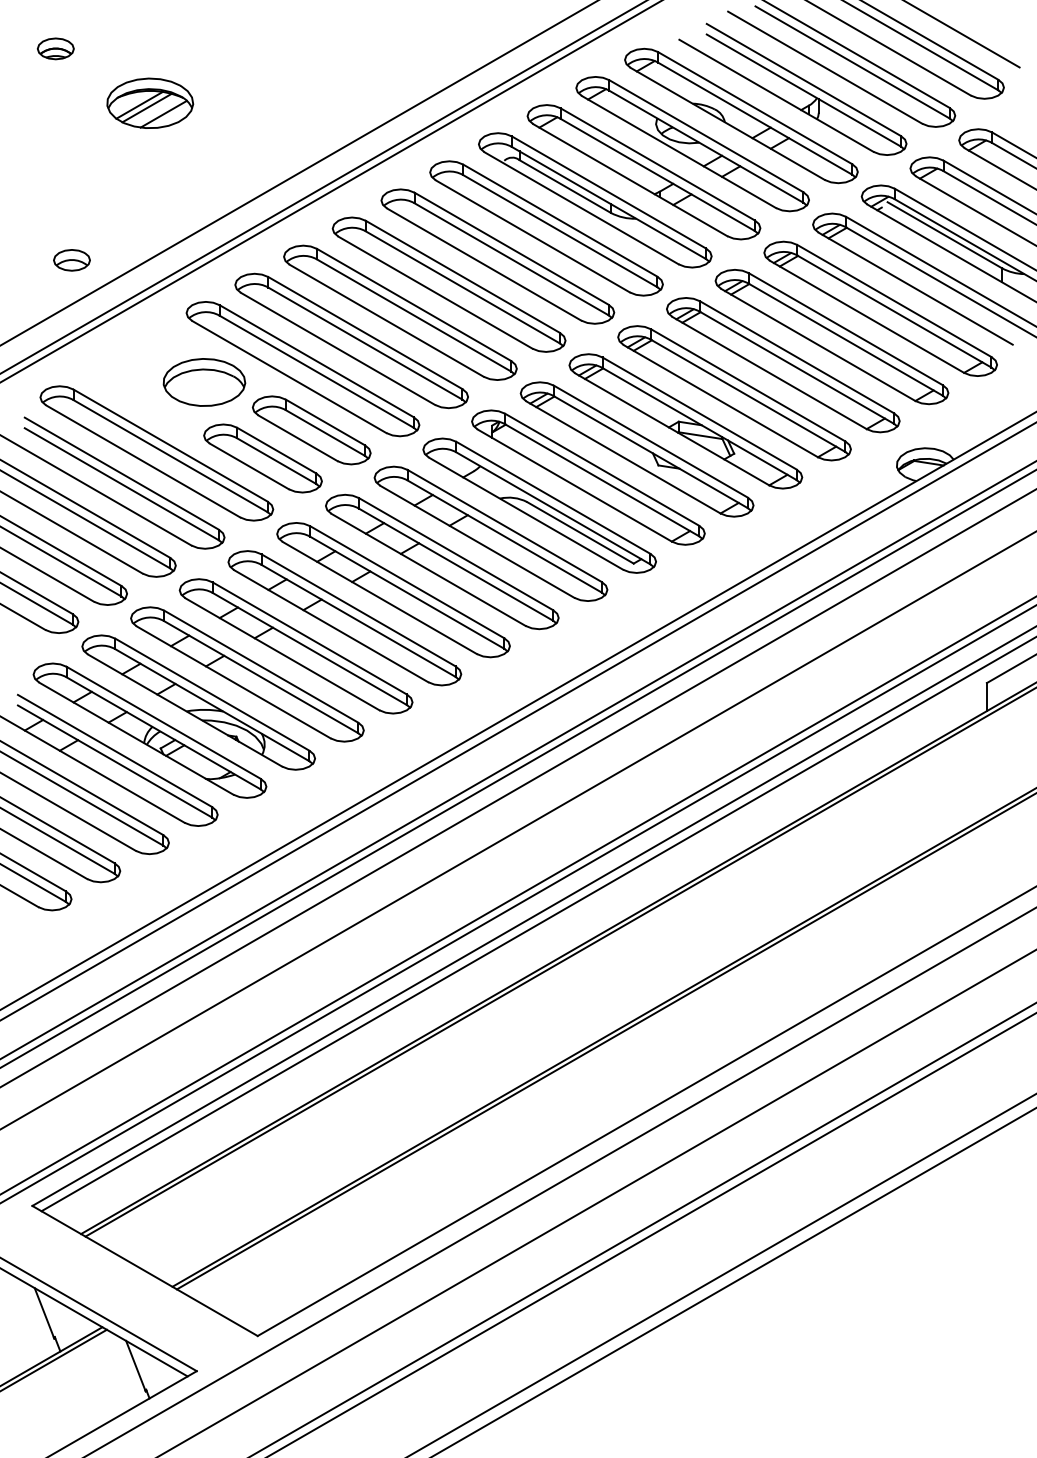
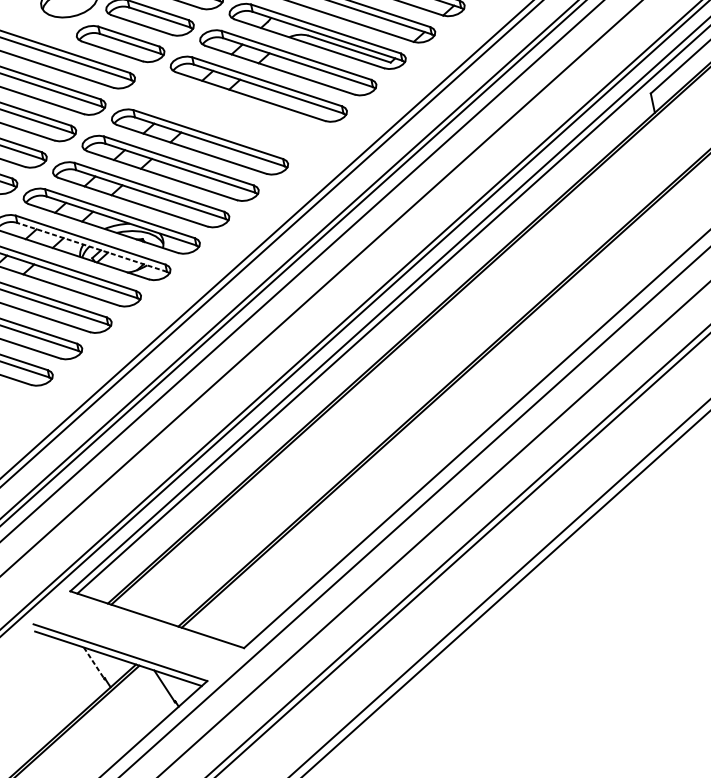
part: (393, 590) -> (229, 115), removed
line: (163, 733) -> (92, 247), solid -> dashed
line: (44, 1313) -> (94, 663), solid -> dashed

